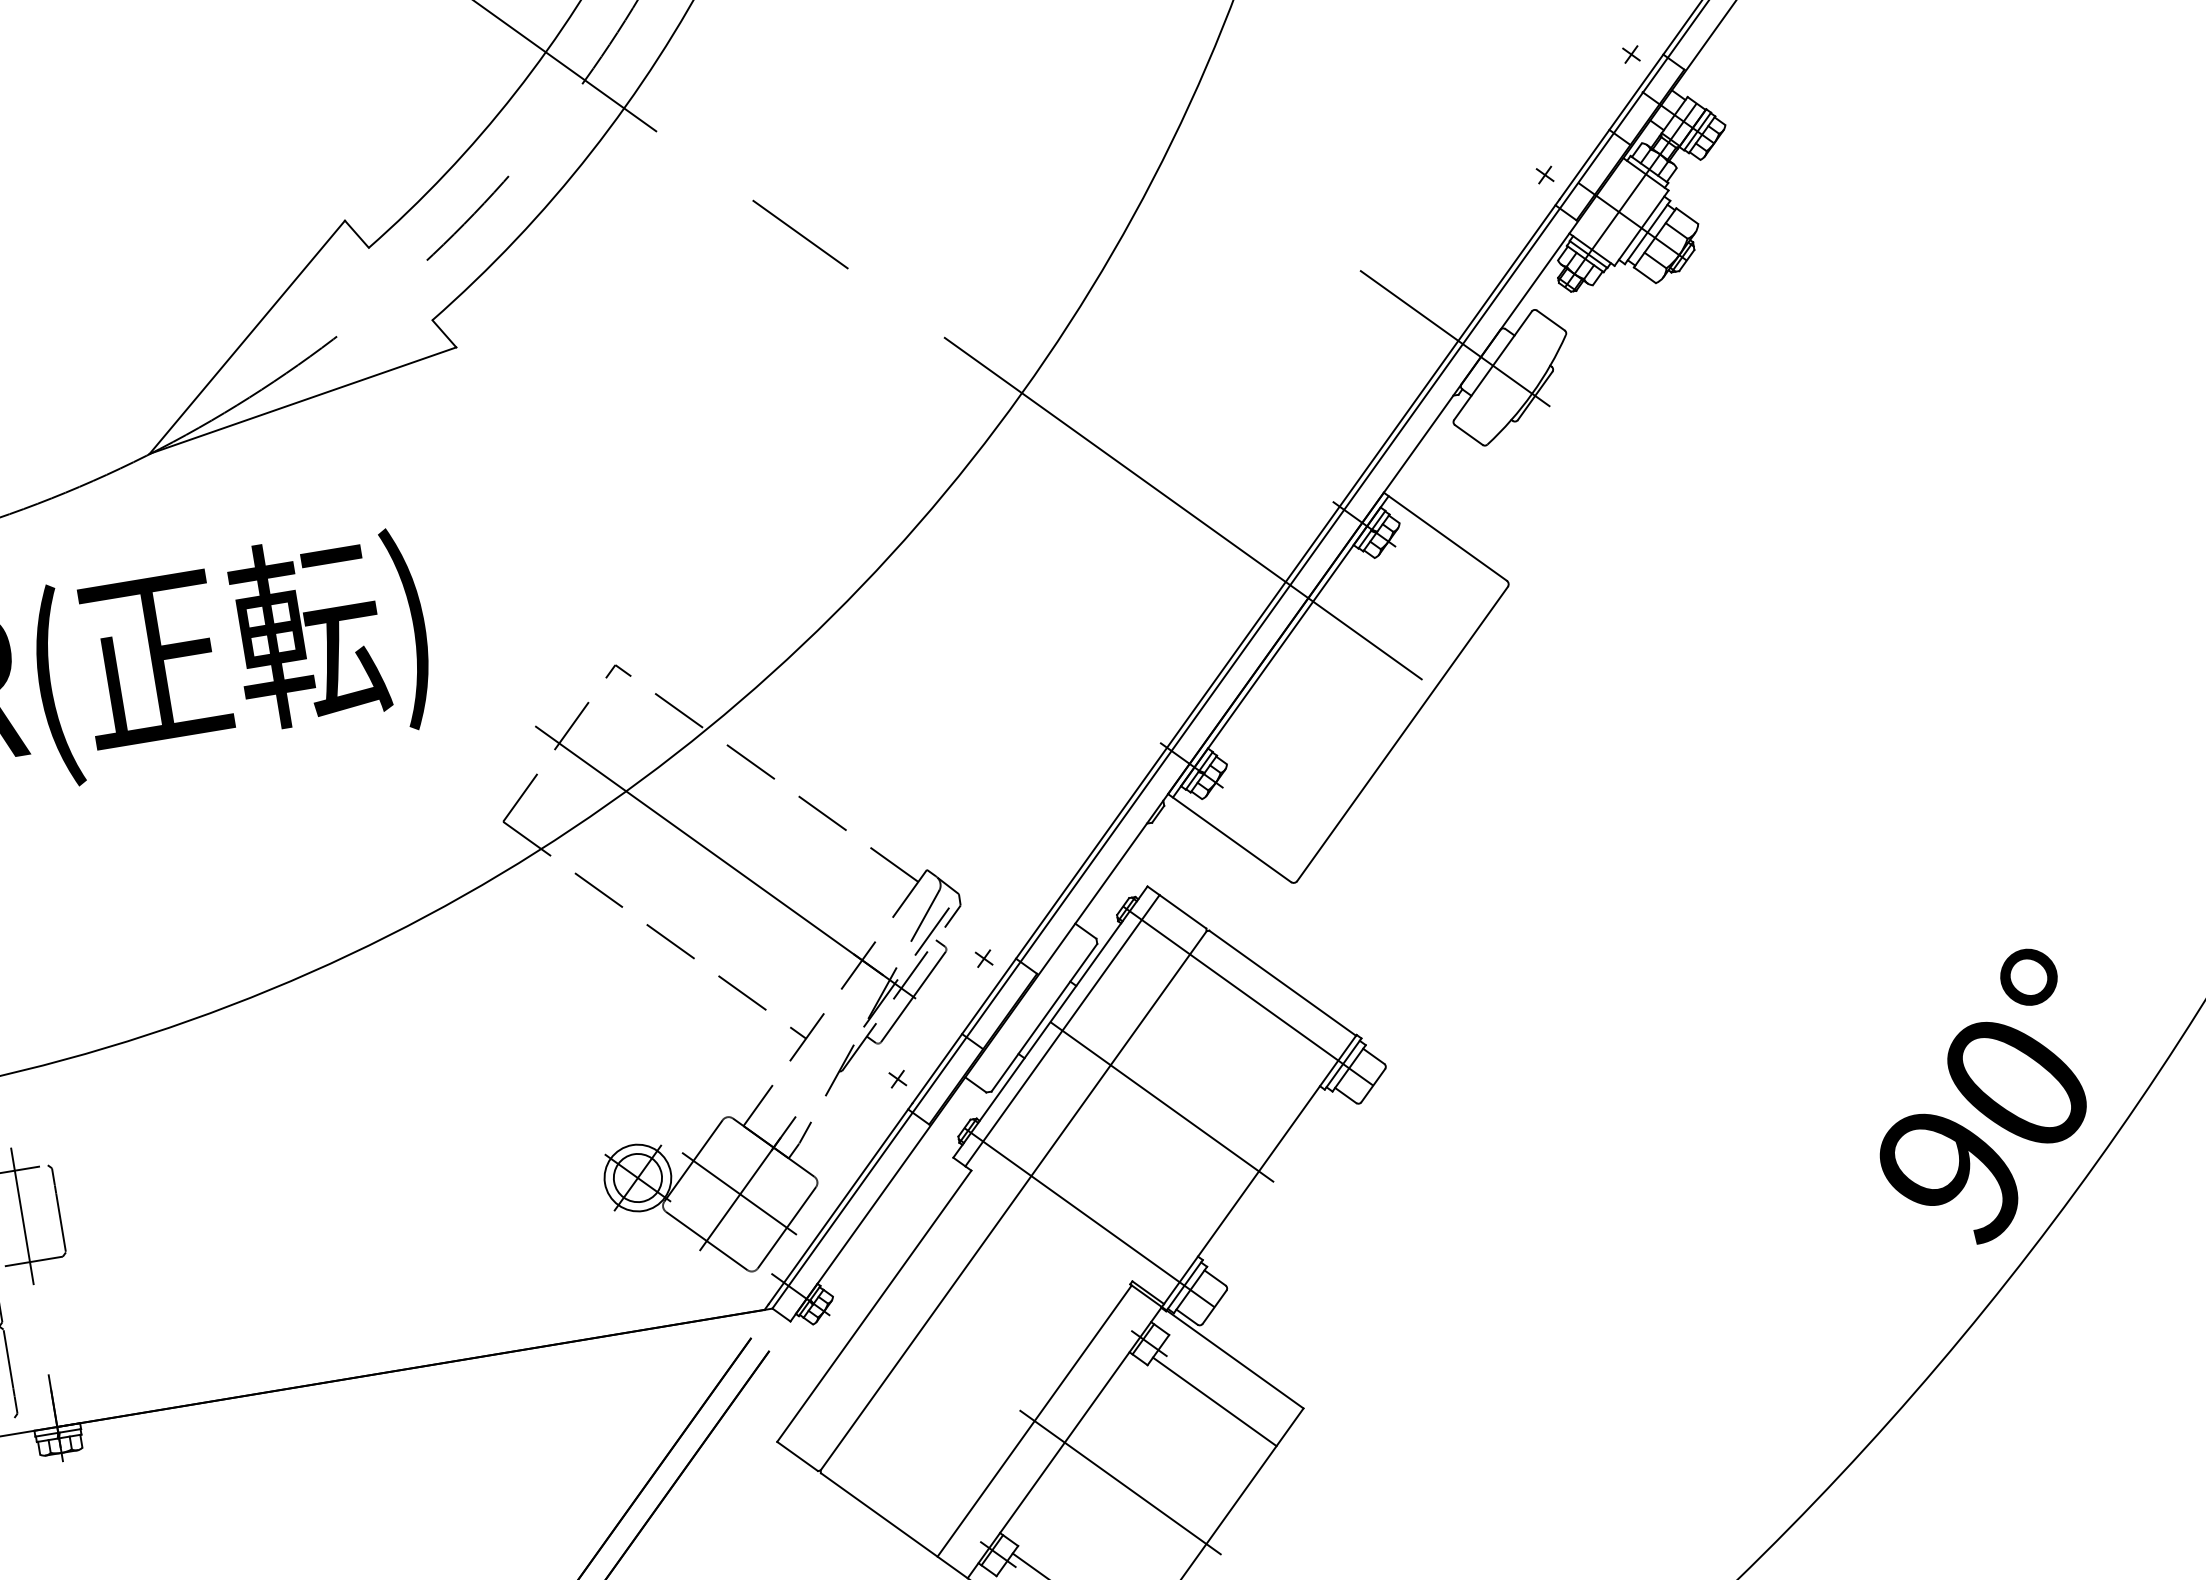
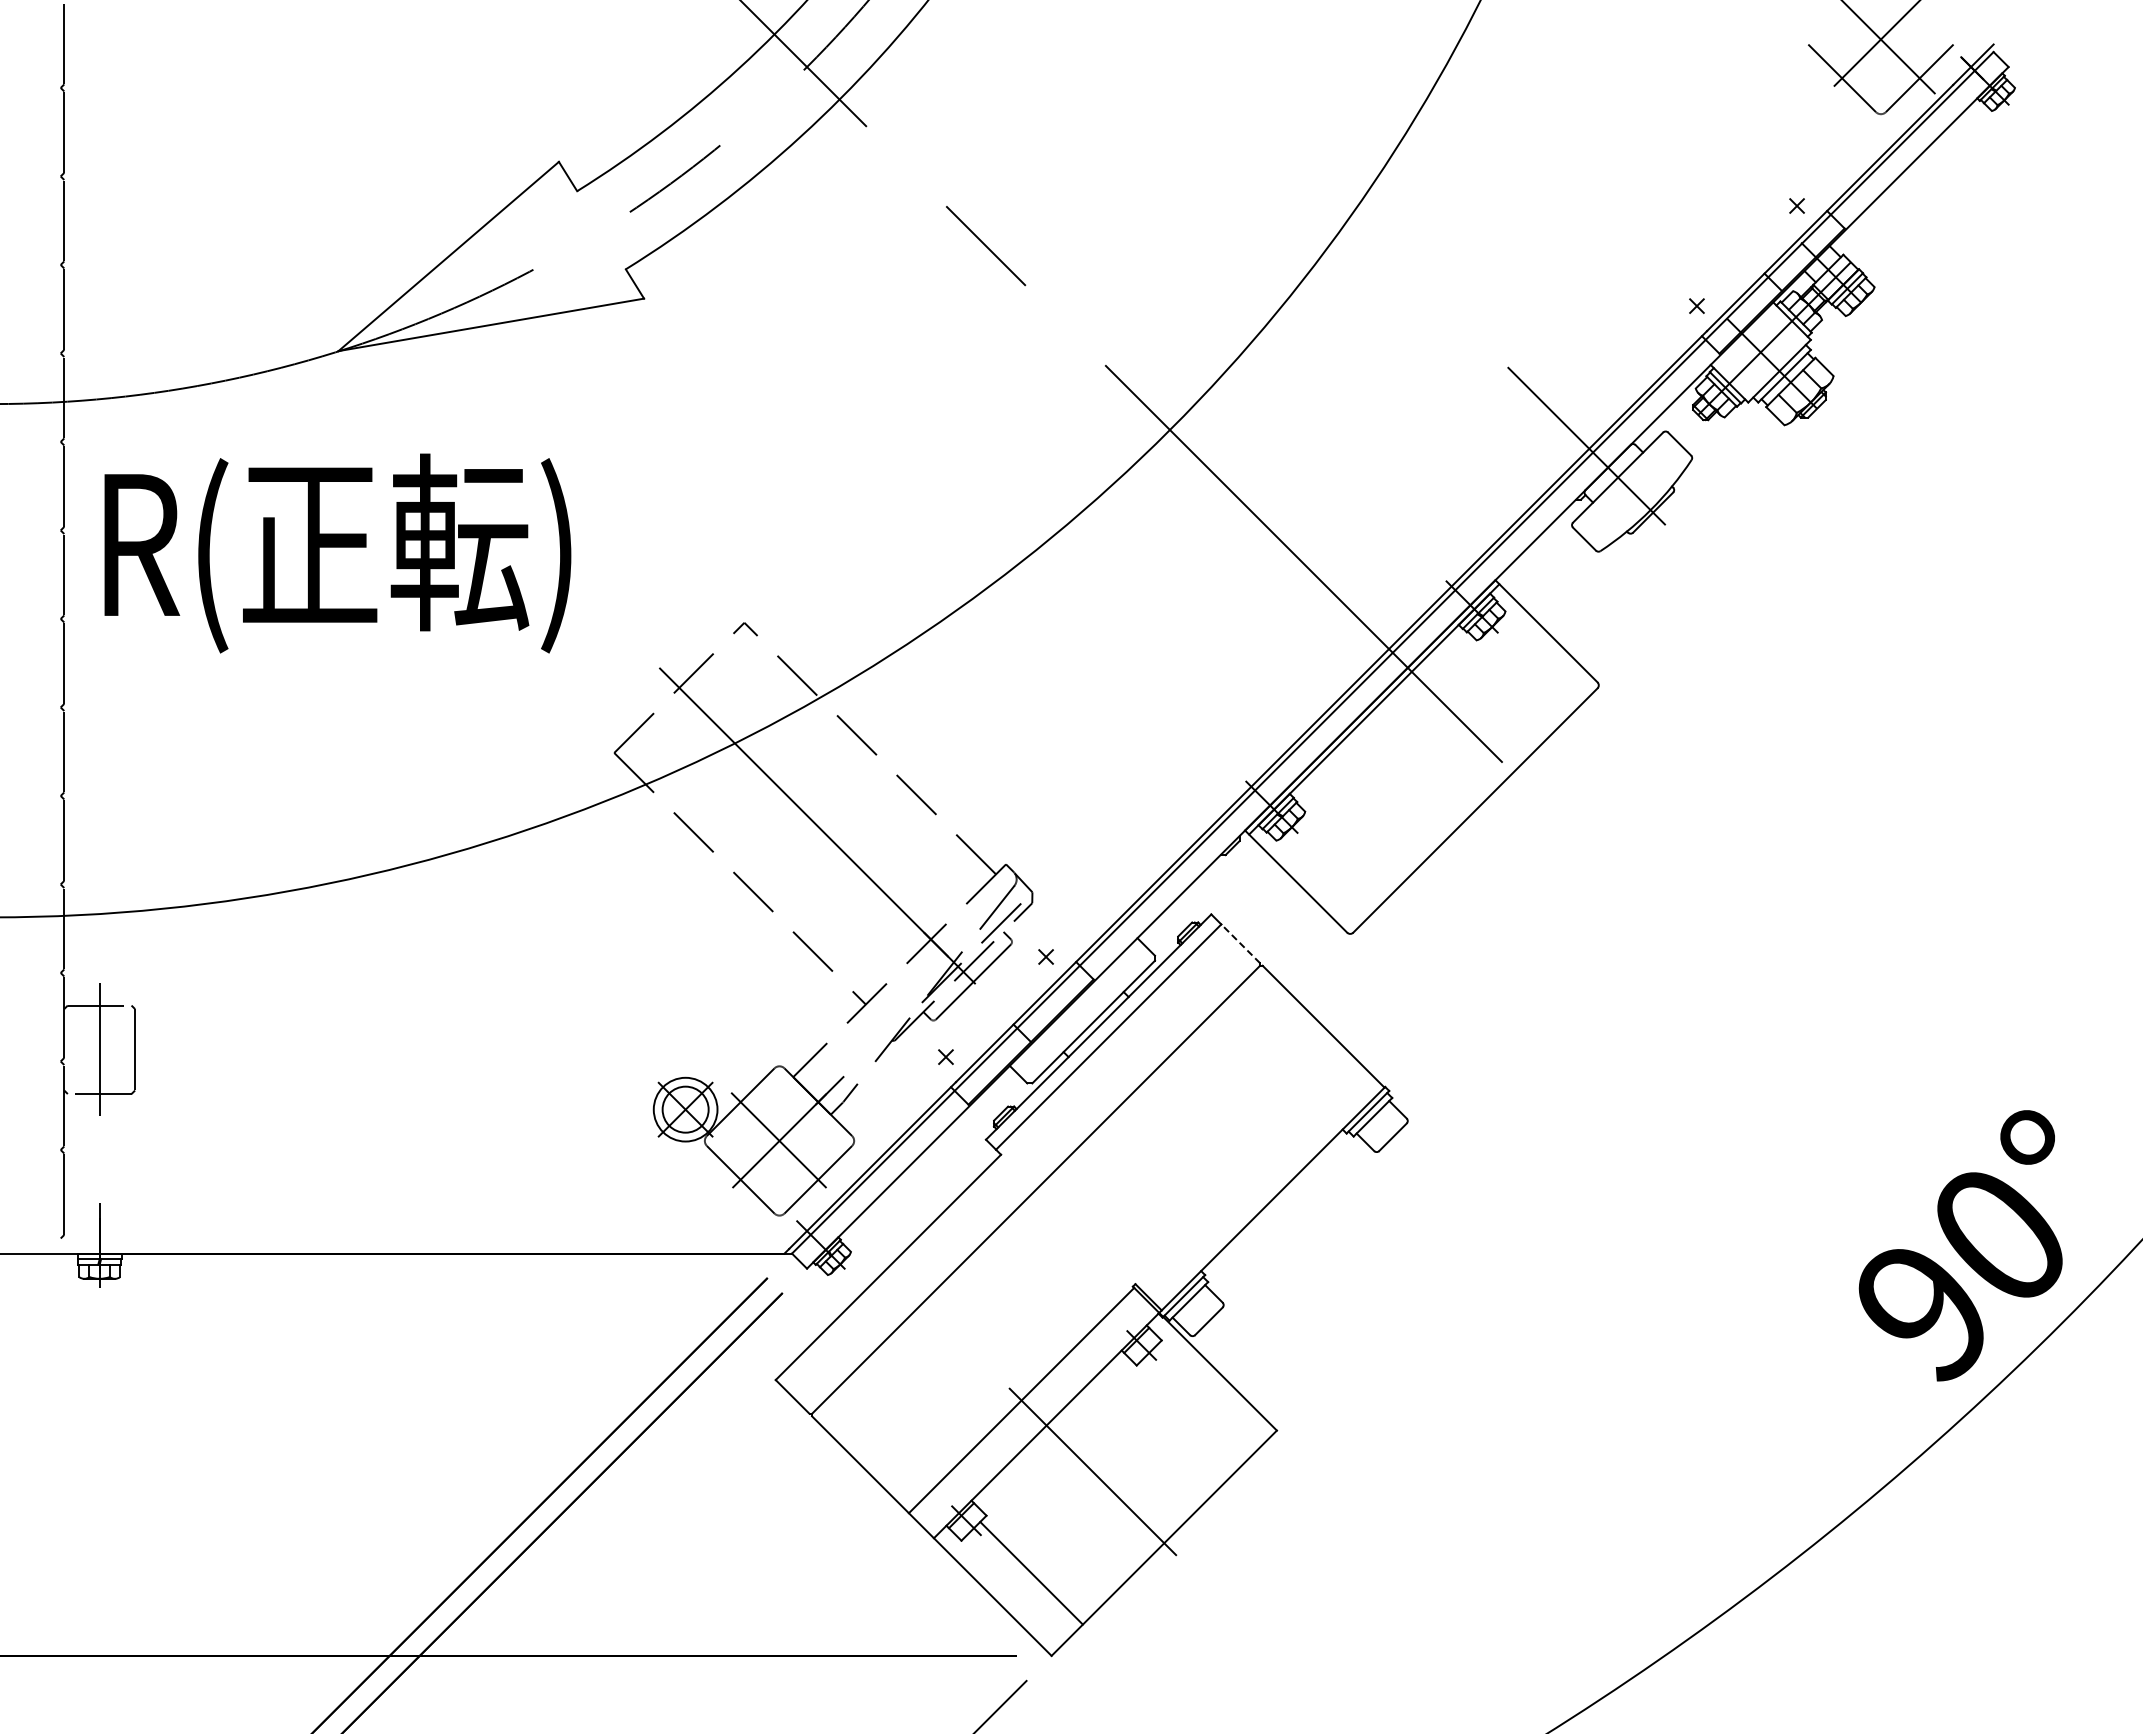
line: (1182, 911) -> (1240, 943), solid -> dashed
line: (1247, 996) -> (1288, 1033), removed
line: (1162, 1101) -> (1191, 1119), removed
line: (1089, 1217) -> (1104, 1217), removed
line: (1213, 1401) -> (1193, 1410), removed

